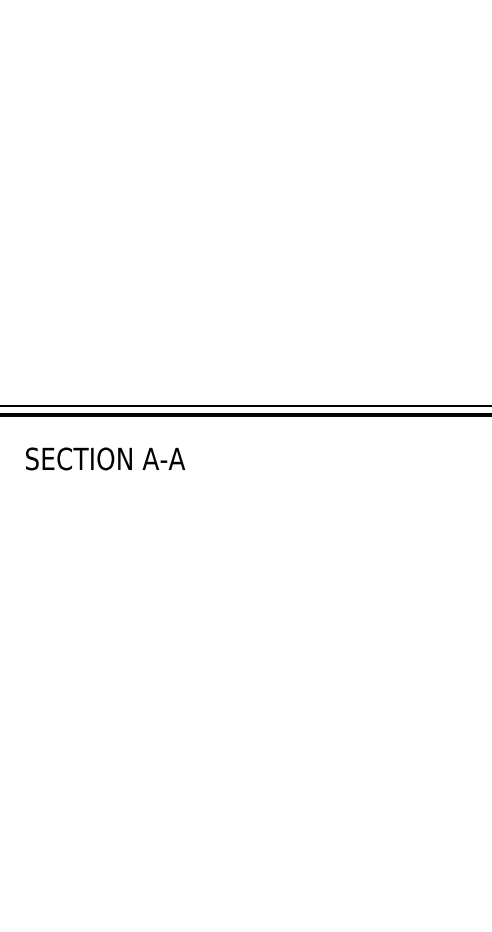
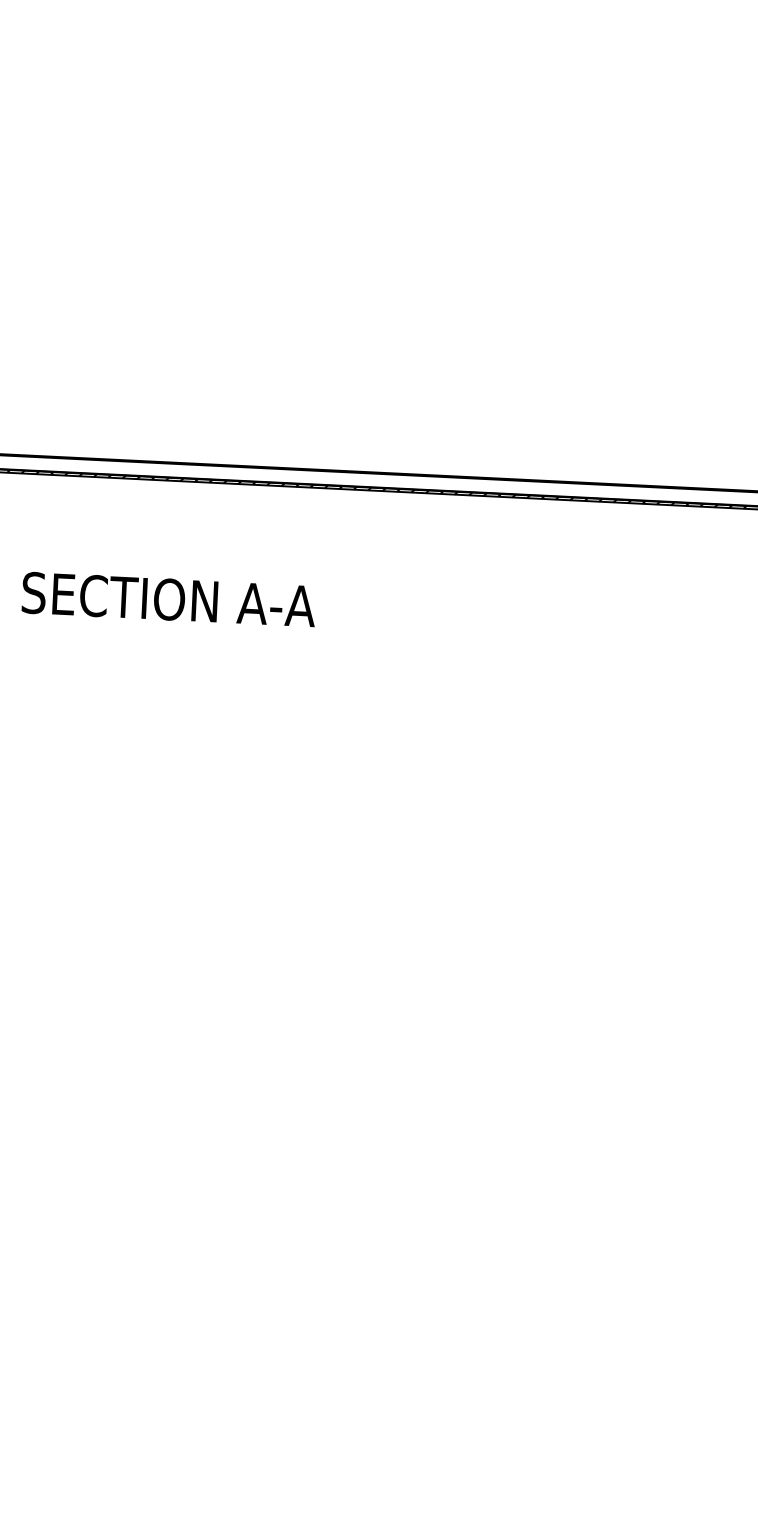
text: (105, 458) -> (168, 598), moved

